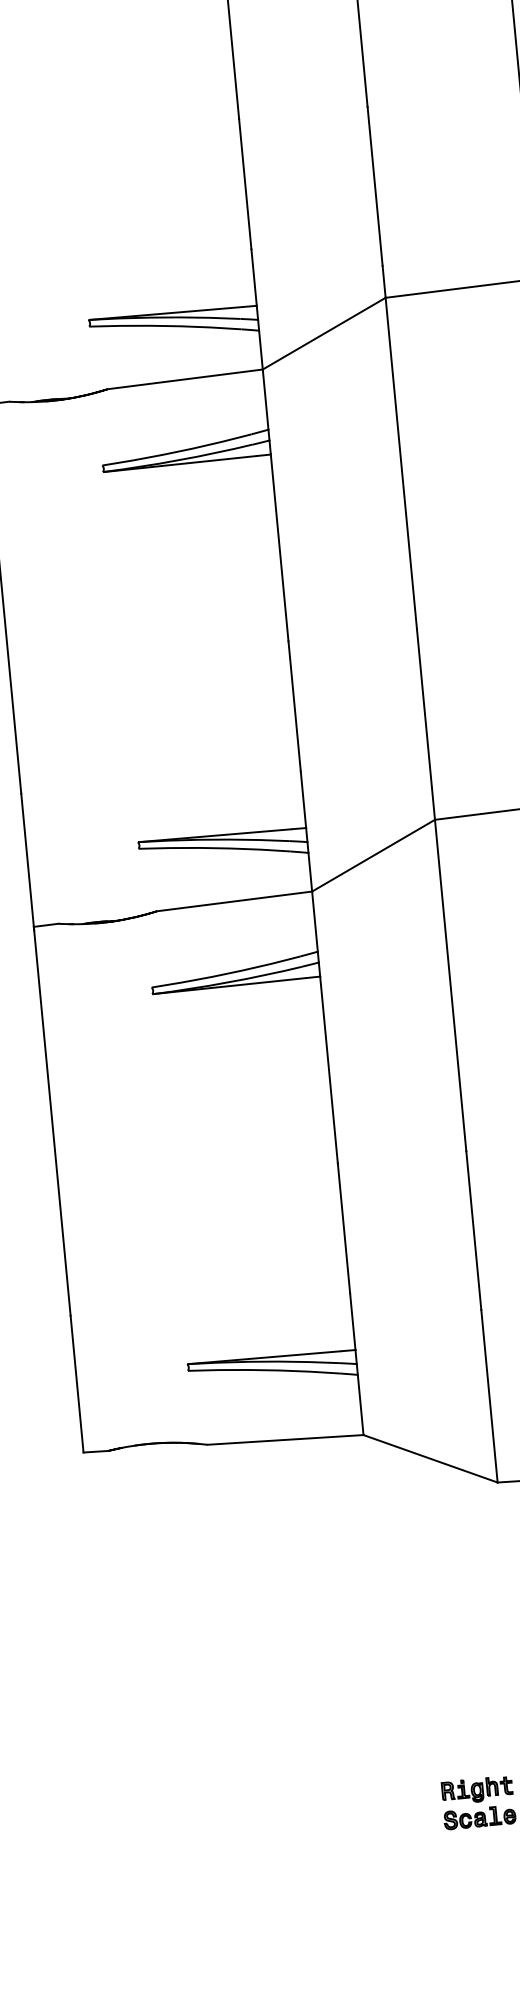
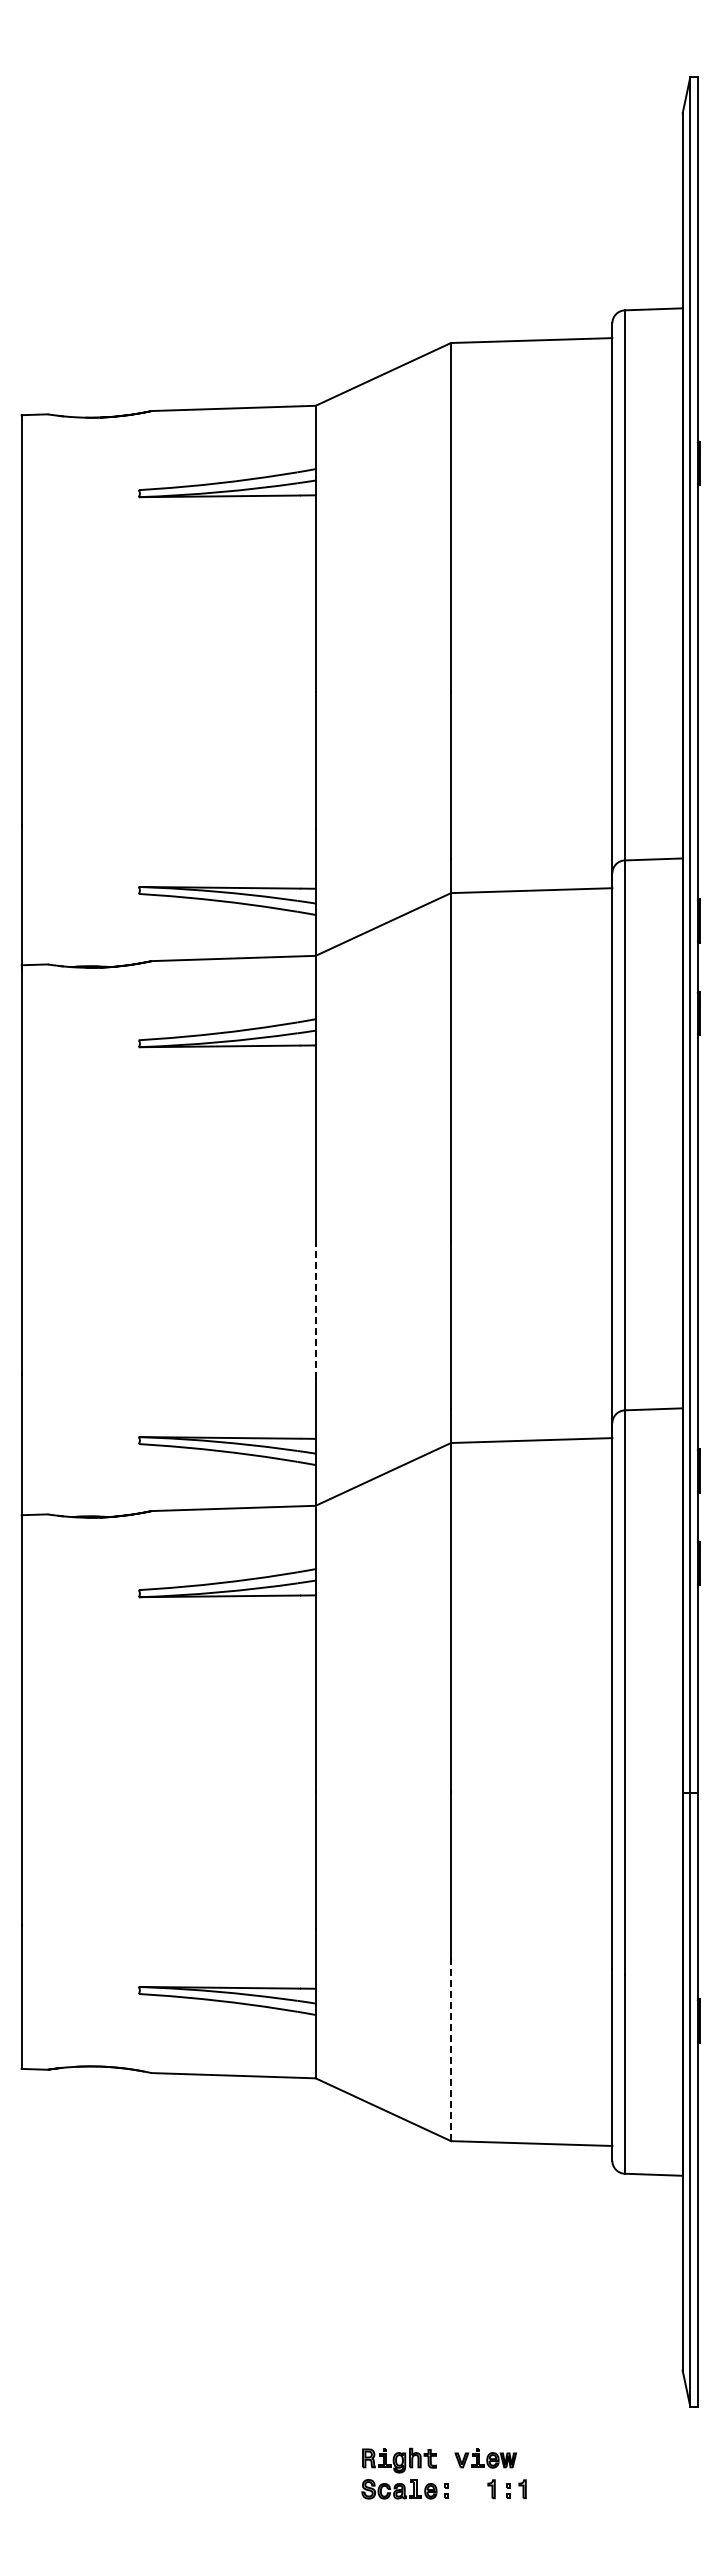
line: (294, 706) -> (315, 1310), solid -> dashed
line: (489, 1396) -> (451, 2050), solid -> dashed

